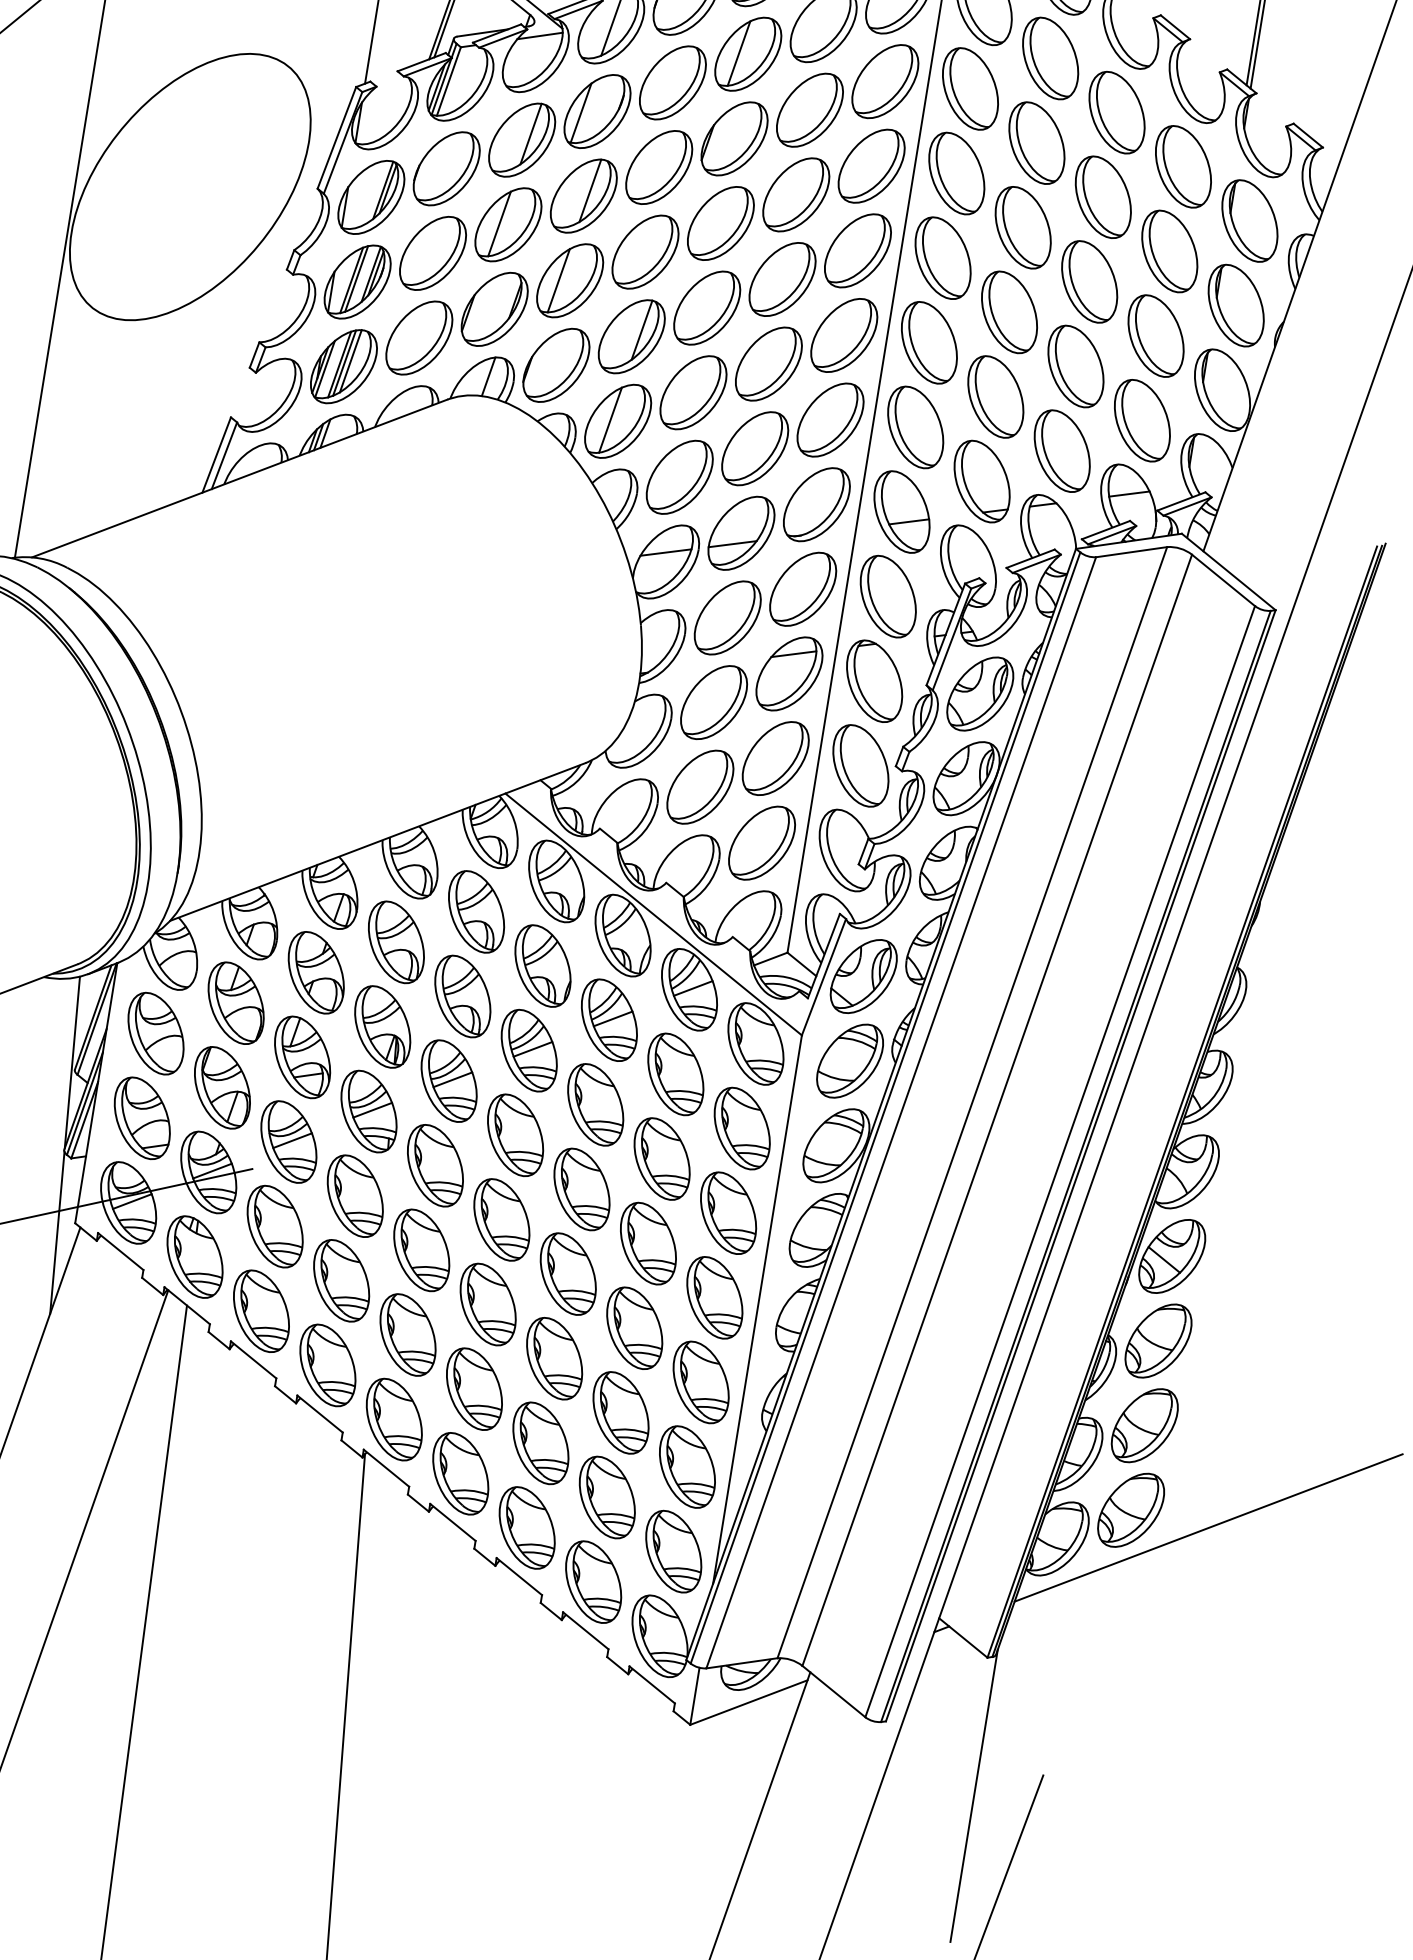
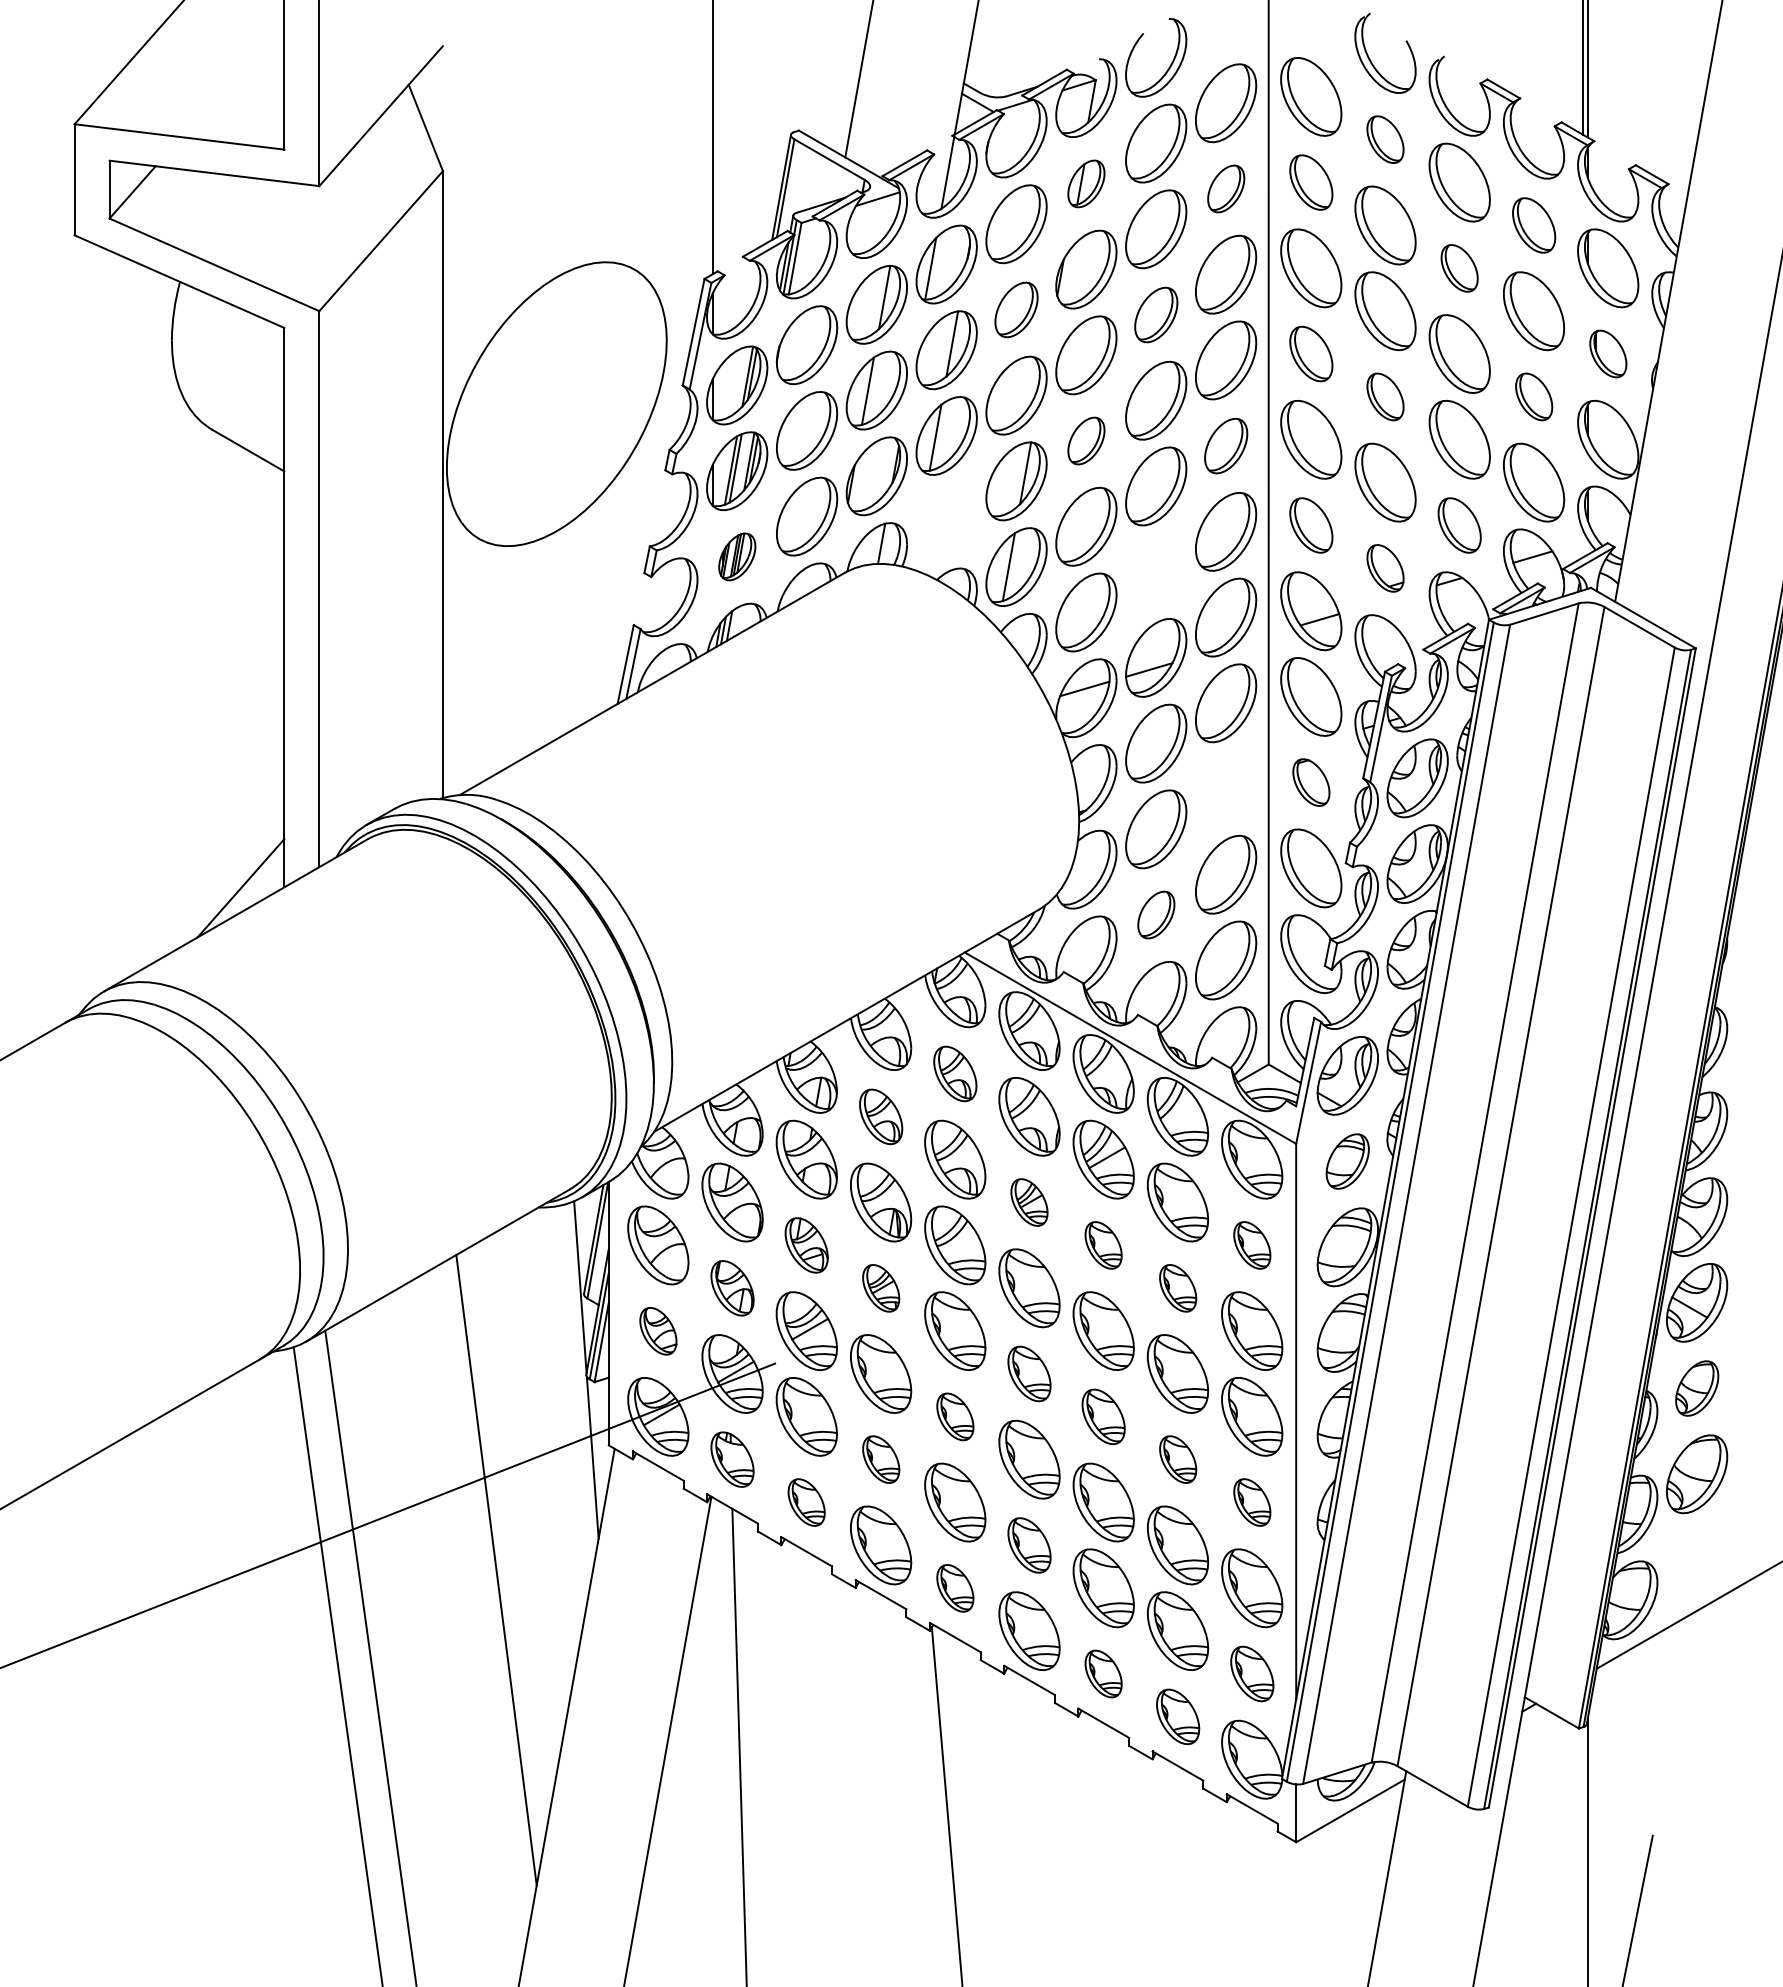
part: (748, 53) -> (1086, 183), size x0.6
part: (1050, 58) -> (1385, 139), size x0.6
part: (885, 81) -> (1226, 188), size x0.6
part: (970, 88) -> (1311, 182), size x0.7
part: (1183, 166) -> (1534, 225), size x0.7
part: (659, 167) -> (1016, 309), size x0.7
part: (796, 194) -> (1156, 314), size x0.7
part: (1103, 197) -> (1459, 268), size x0.6
part: (943, 257) -> (1311, 353), size x0.7
part: (1236, 305) -> (1608, 353), size x0.6
part: (707, 307) -> (1086, 440), size x0.6
part: (1009, 311) -> (1385, 396), size x0.6
part: (844, 334) -> (1226, 445), size x0.7
part: (1156, 335) -> (1534, 396), size x0.6
part: (556, 365) -> (946, 521), removed
part: (344, 366) -> (737, 556), size x0.6
part: (915, 427) -> (1311, 525), size x0.7
part: (755, 449) -> (1156, 572), removed
part: (1062, 451) -> (1459, 525), size x0.7
part: (982, 481) -> (1385, 568), size x0.6
part: (789, 673) -> (1226, 788), removed
part: (874, 681) -> (1311, 782), size x0.6
part: (700, 786) -> (1156, 914), size x0.6
part: (476, 911) -> (955, 1073), size x0.7
part: (396, 942) -> (881, 1116), size x0.7
line: (693, 988) -> (1181, 1114), removed
part: (529, 1050) -> (1029, 1202), size x0.6
part: (302, 1057) -> (806, 1245), size x0.7
part: (849, 1061) -> (1347, 1161), size x0.7
line: (452, 1079) -> (958, 1243), removed
part: (222, 1088) -> (732, 1288), size x0.7
part: (595, 1104) -> (1103, 1245), size x0.6
part: (369, 1111) -> (881, 1288), size x0.6
part: (142, 1118) -> (658, 1331), size x0.6
part: (742, 1128) -> (1252, 1245), size x0.6
part: (662, 1159) -> (1178, 1288), size x0.6
part: (501, 1219) -> (1029, 1373), size x0.7
part: (422, 1250) -> (955, 1416), size x0.6
part: (195, 1256) -> (732, 1459), size x0.7
part: (568, 1273) -> (1103, 1416), size x0.7
part: (342, 1280) -> (881, 1459), size x0.6
part: (261, 1311) -> (806, 1502), size x0.6
part: (635, 1328) -> (1178, 1459), size x0.6
part: (1158, 1341) -> (1697, 1388), size x0.7
part: (701, 1382) -> (1252, 1502), size x0.6
part: (474, 1389) -> (1029, 1545), size x0.7
part: (394, 1419) -> (955, 1588), size x0.6
part: (1131, 1509) -> (1697, 1559), removed
part: (527, 1527) -> (1103, 1673), size x0.6
part: (674, 1551) -> (1252, 1673), size x0.7
part: (594, 1581) -> (1178, 1716), size x0.7

